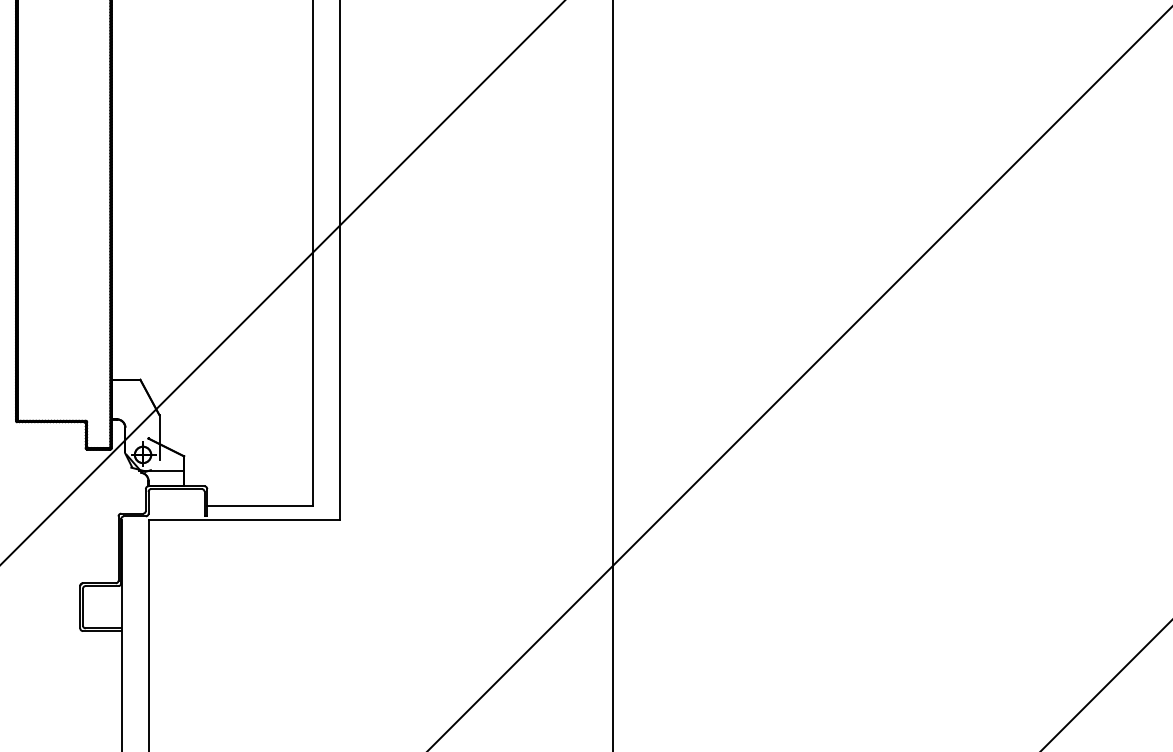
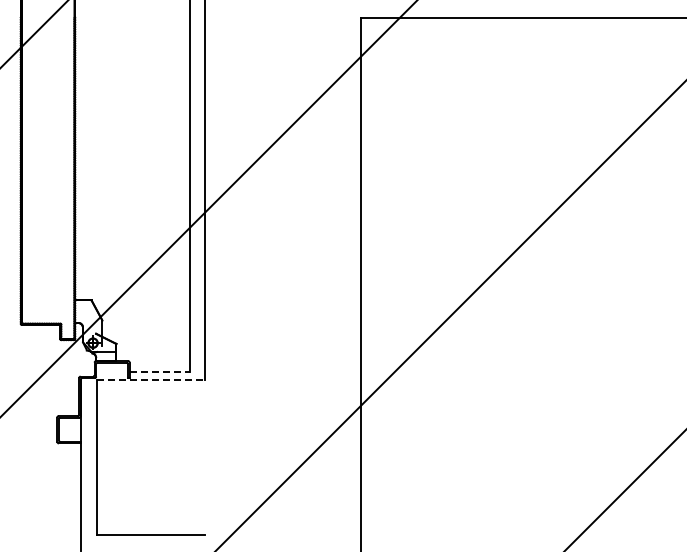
line: (259, 506) -> (159, 372), solid -> dashed
line: (245, 520) -> (151, 380), solid -> dashed

